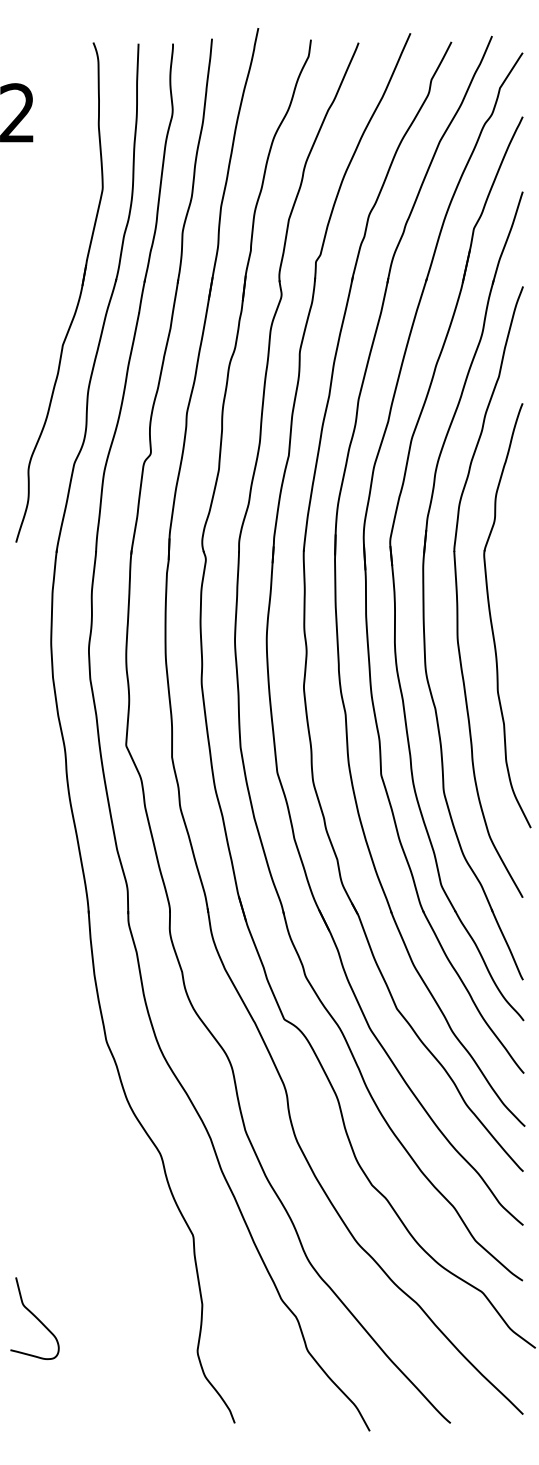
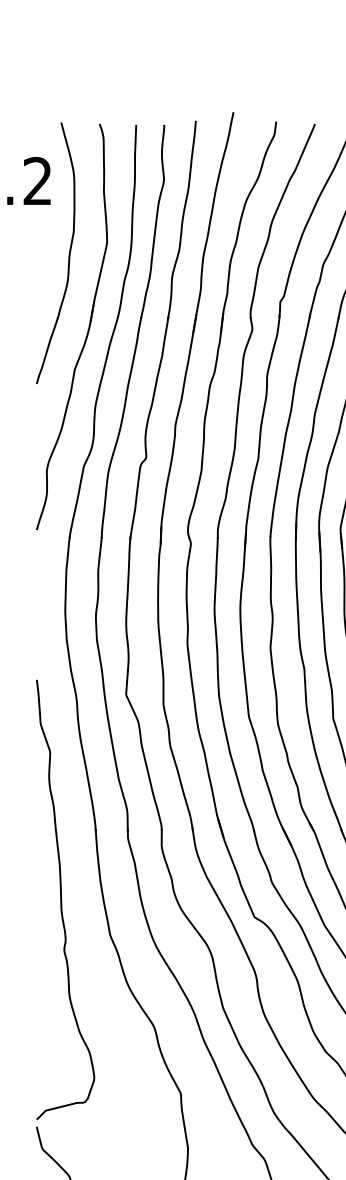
part: (55, 202) -> (68, 253), added
part: (51, 998) -> (65, 900), added

